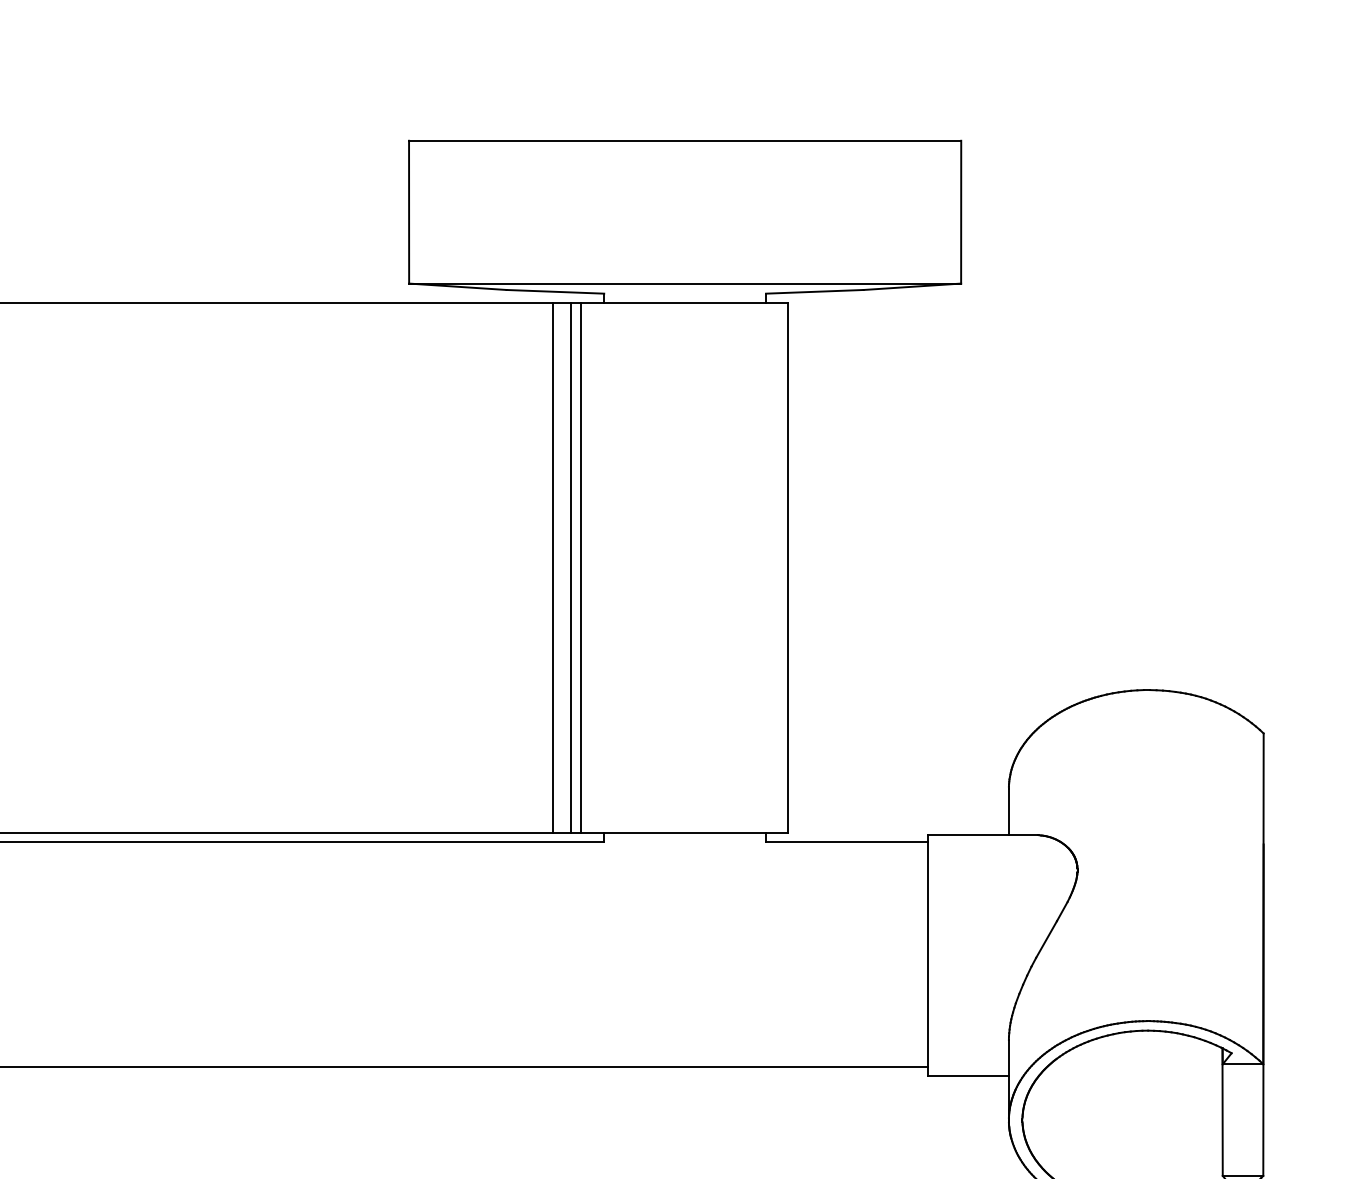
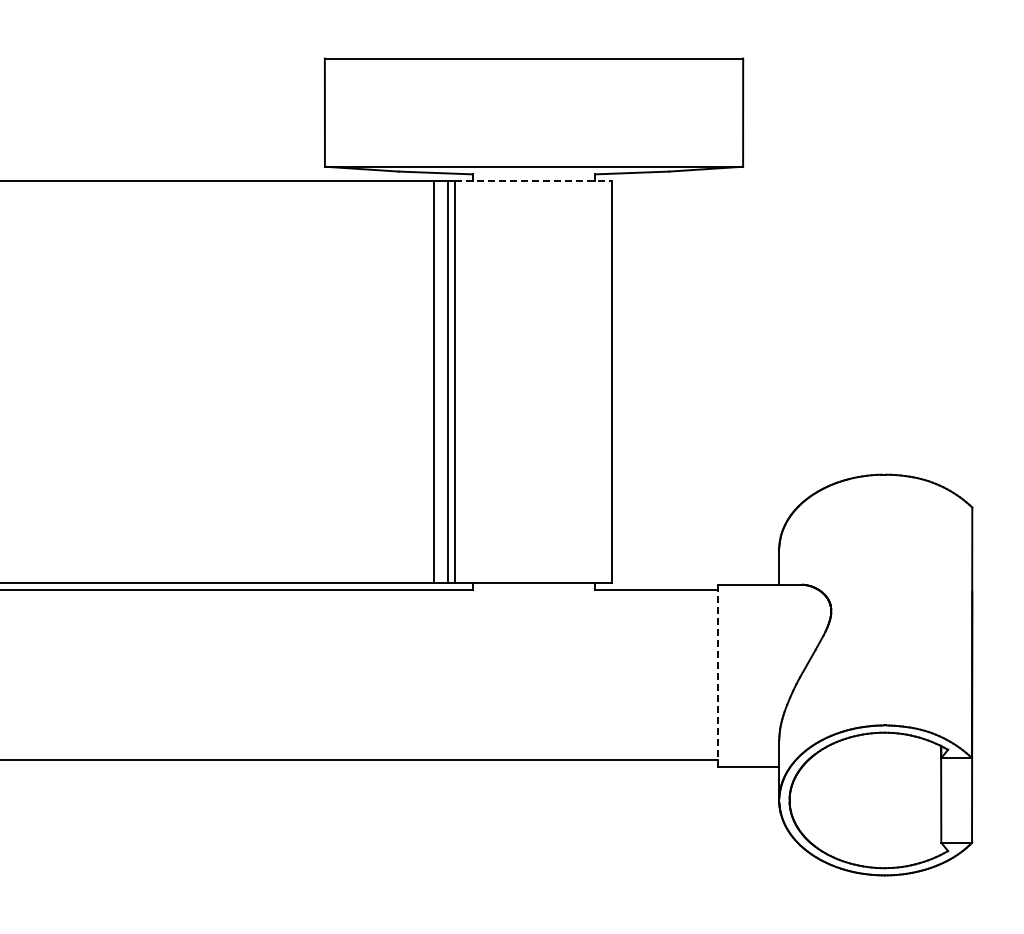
line: (684, 303) -> (533, 181), solid -> dashed
line: (927, 955) -> (717, 675), solid -> dashed

